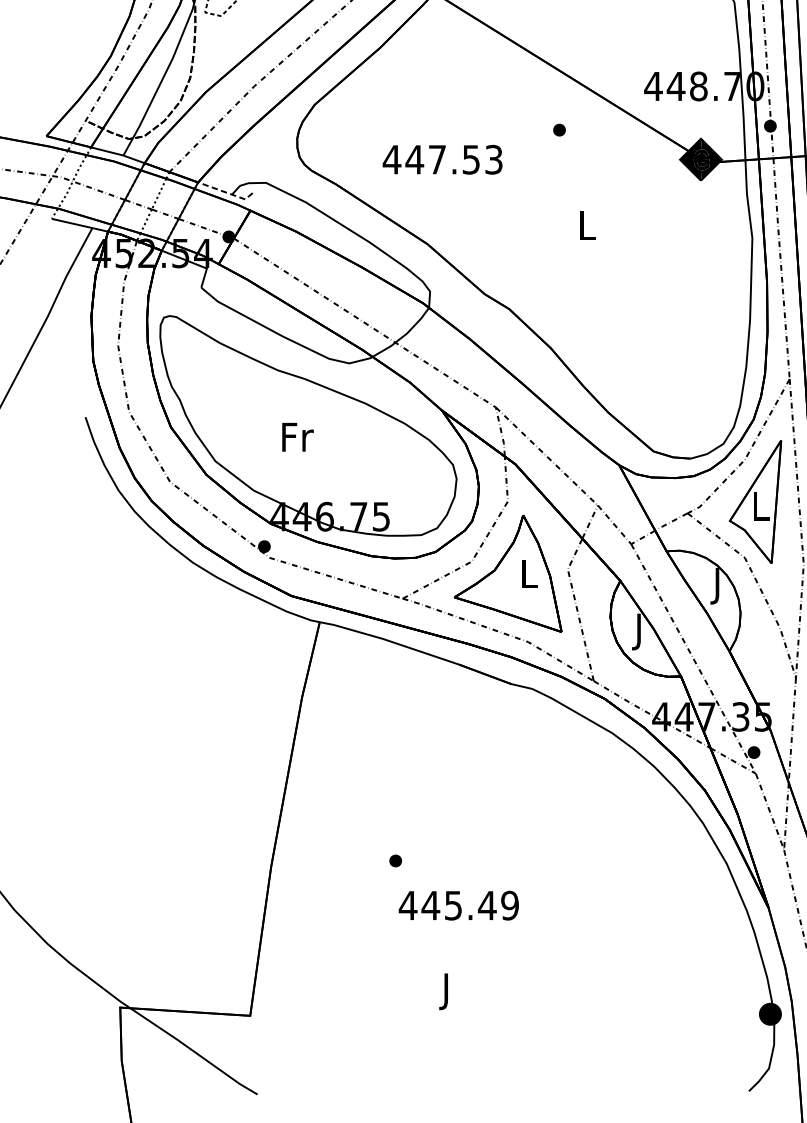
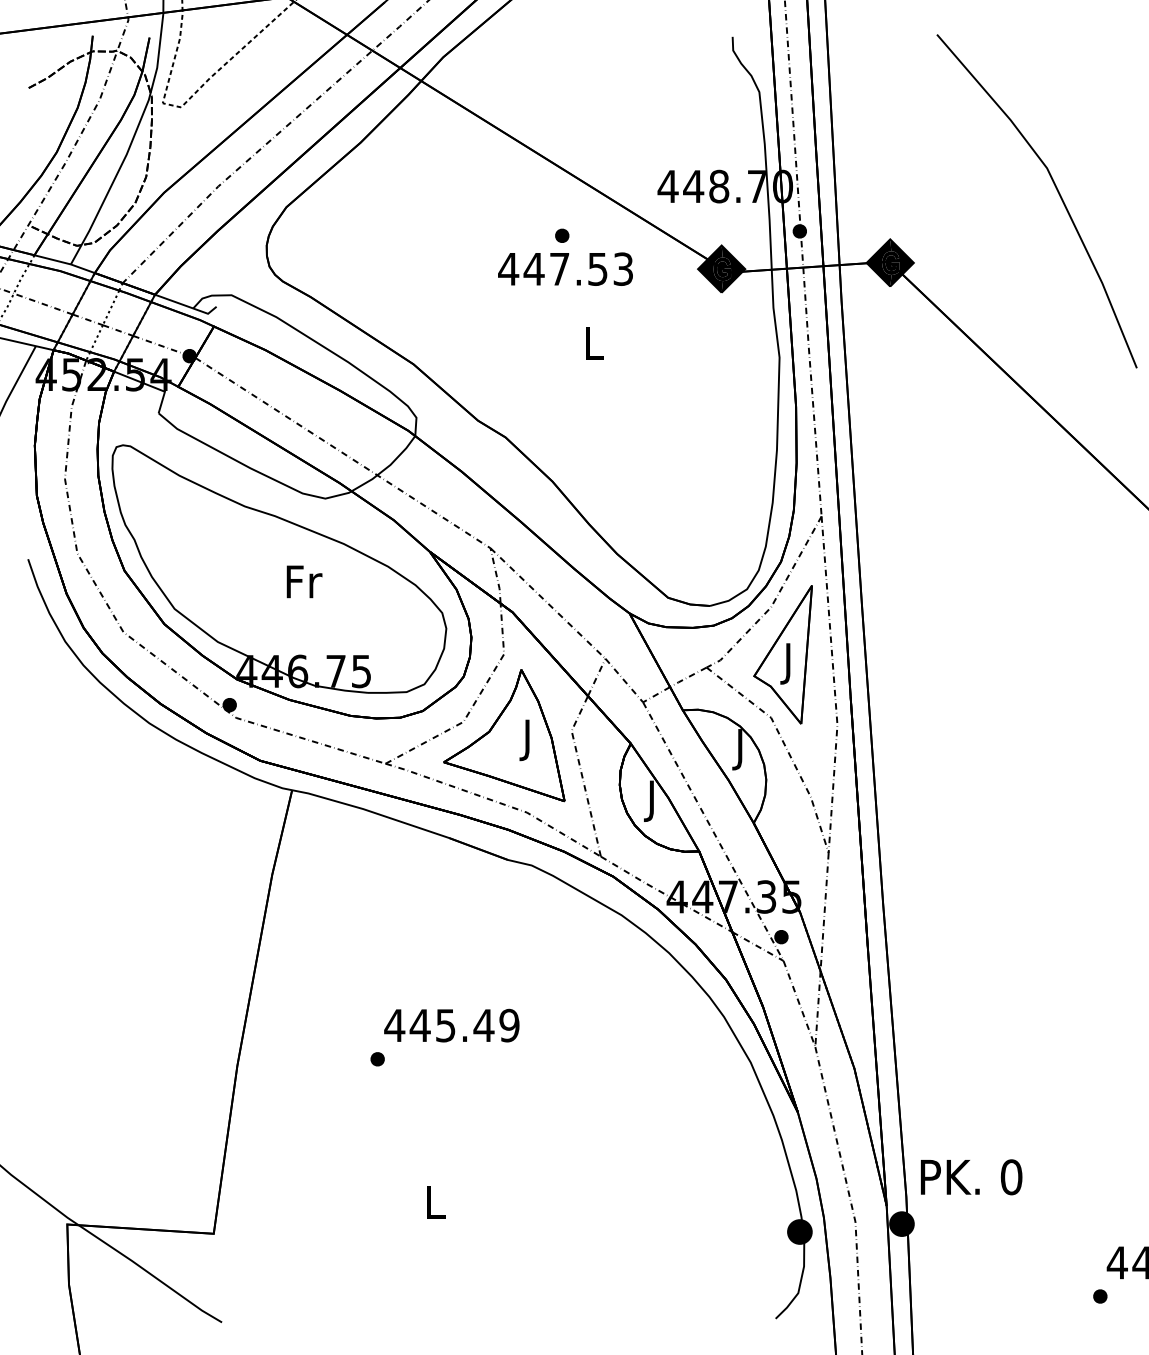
text: (442, 159) -> (565, 268), moved
line: (226, 192) -> (187, 306), dashed -> solid
text: (297, 436) -> (304, 581), moved
text: (761, 509) -> (789, 663), L -> J
text: (529, 578) -> (528, 740), L -> J
text: (458, 905) -> (451, 1025), moved
text: (447, 991) -> (435, 1206), J -> L

